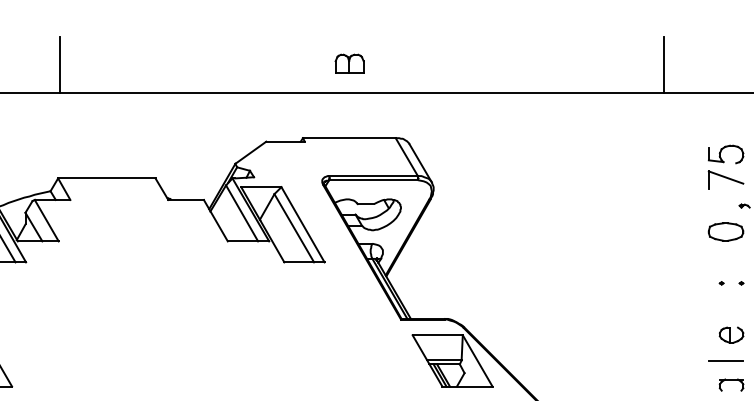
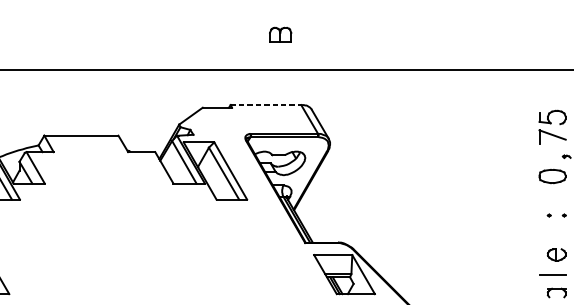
part: (349, 63) -> (280, 34), moved
line: (59, 64) -> (45, 49), removed
line: (663, 64) -> (505, 49), removed
line: (349, 138) -> (266, 105), solid -> dashed

